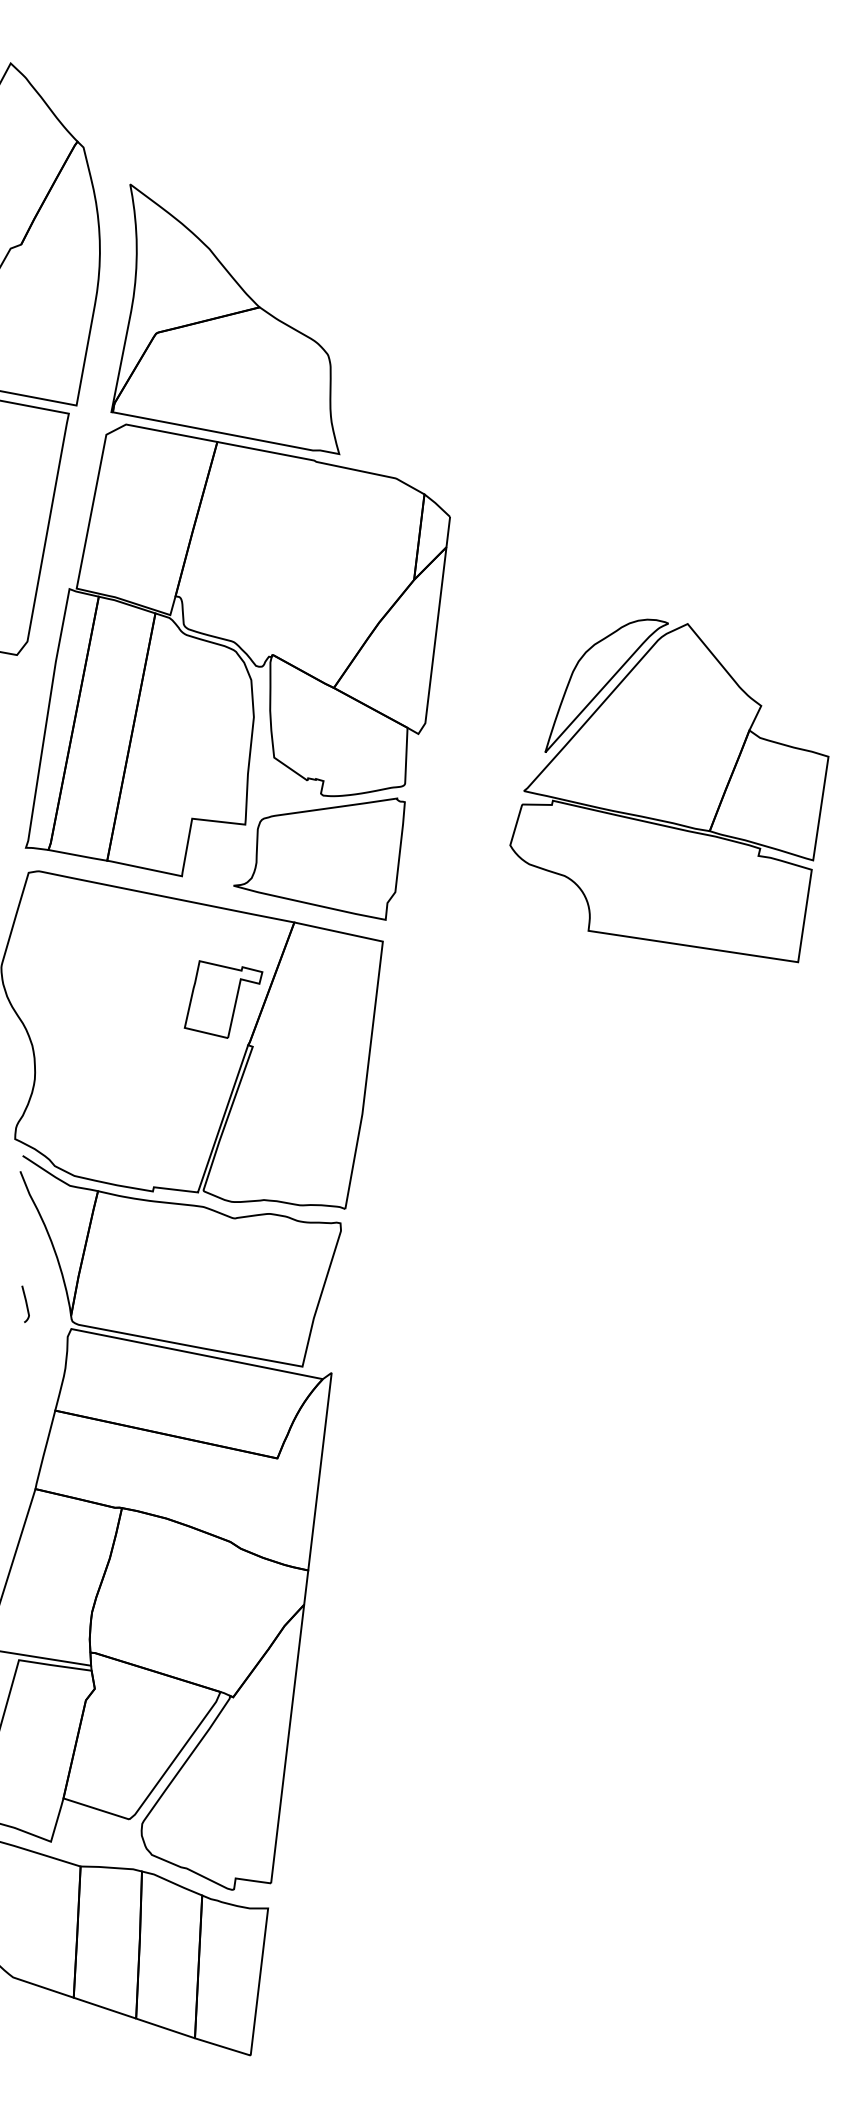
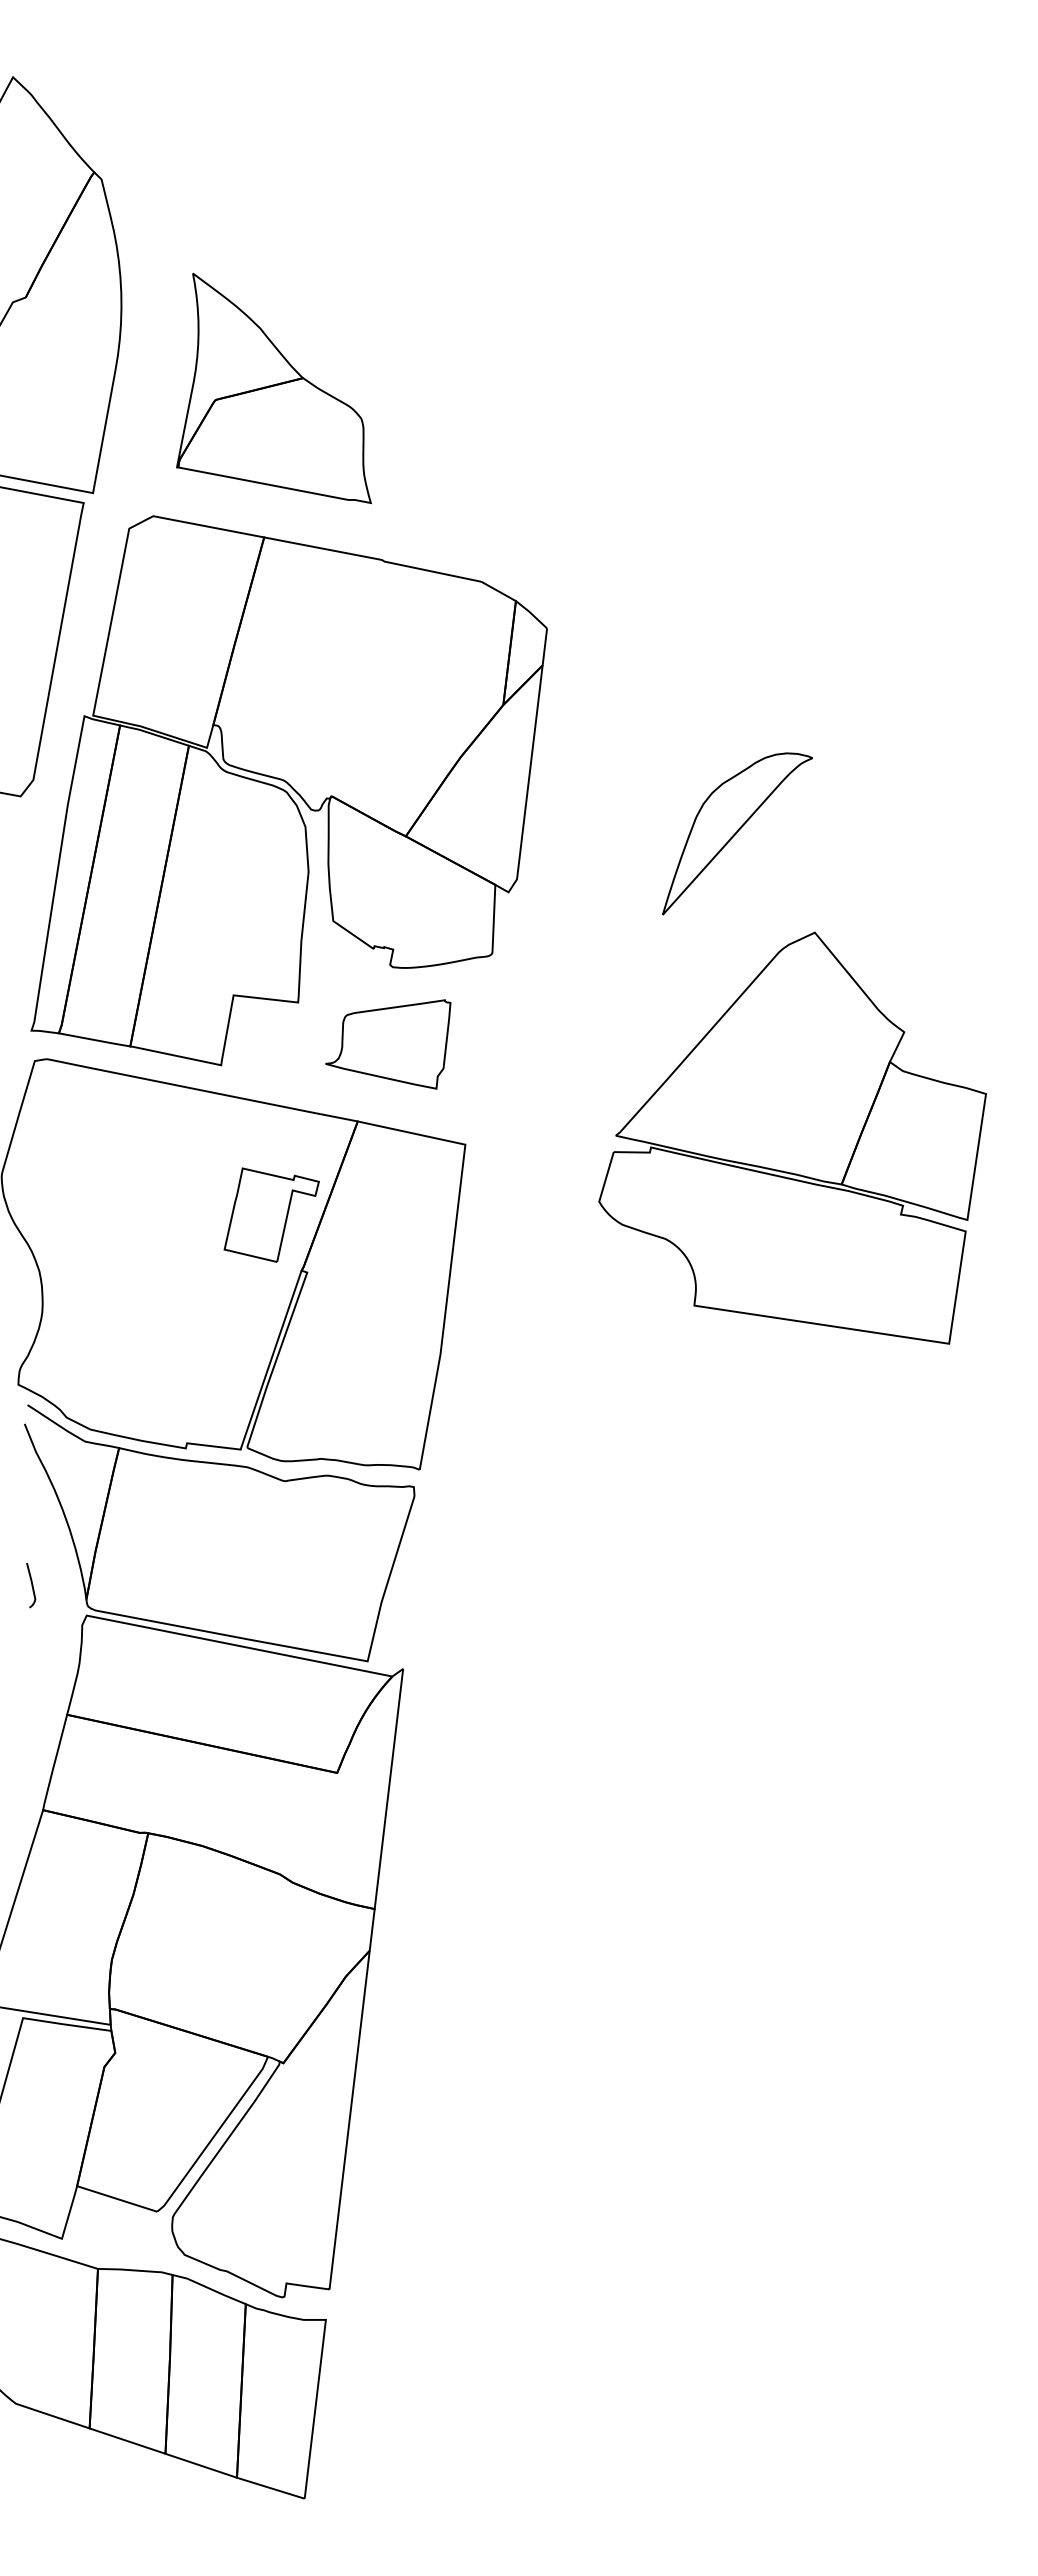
part: (225, 319) -> (273, 388), size x0.7
part: (669, 792) -> (792, 1137), moved
part: (318, 859) -> (387, 1044), size x0.6

